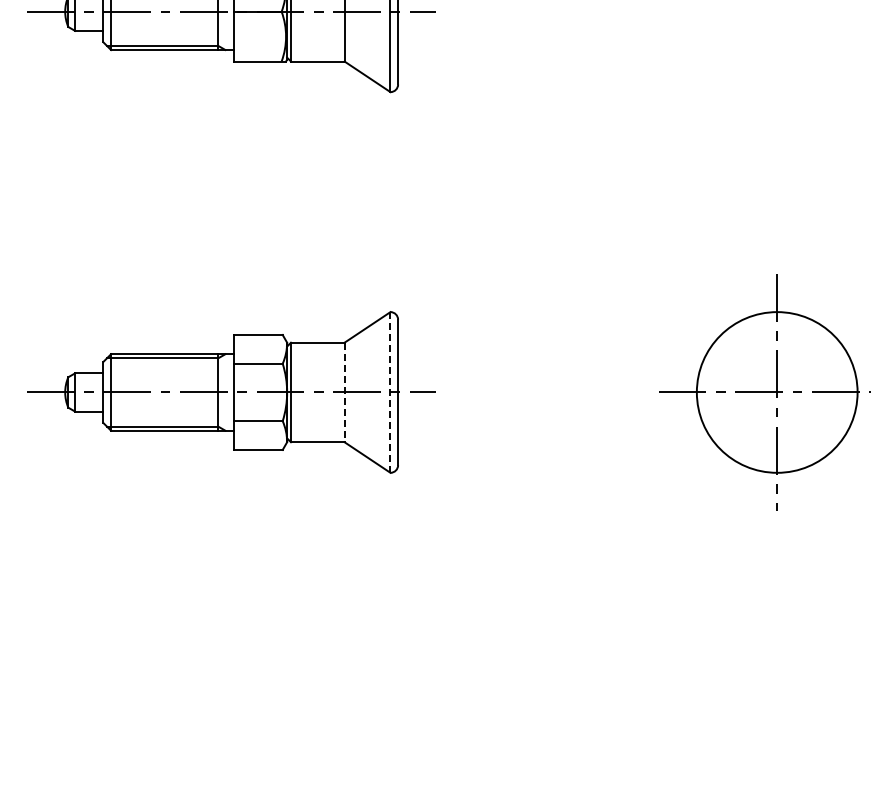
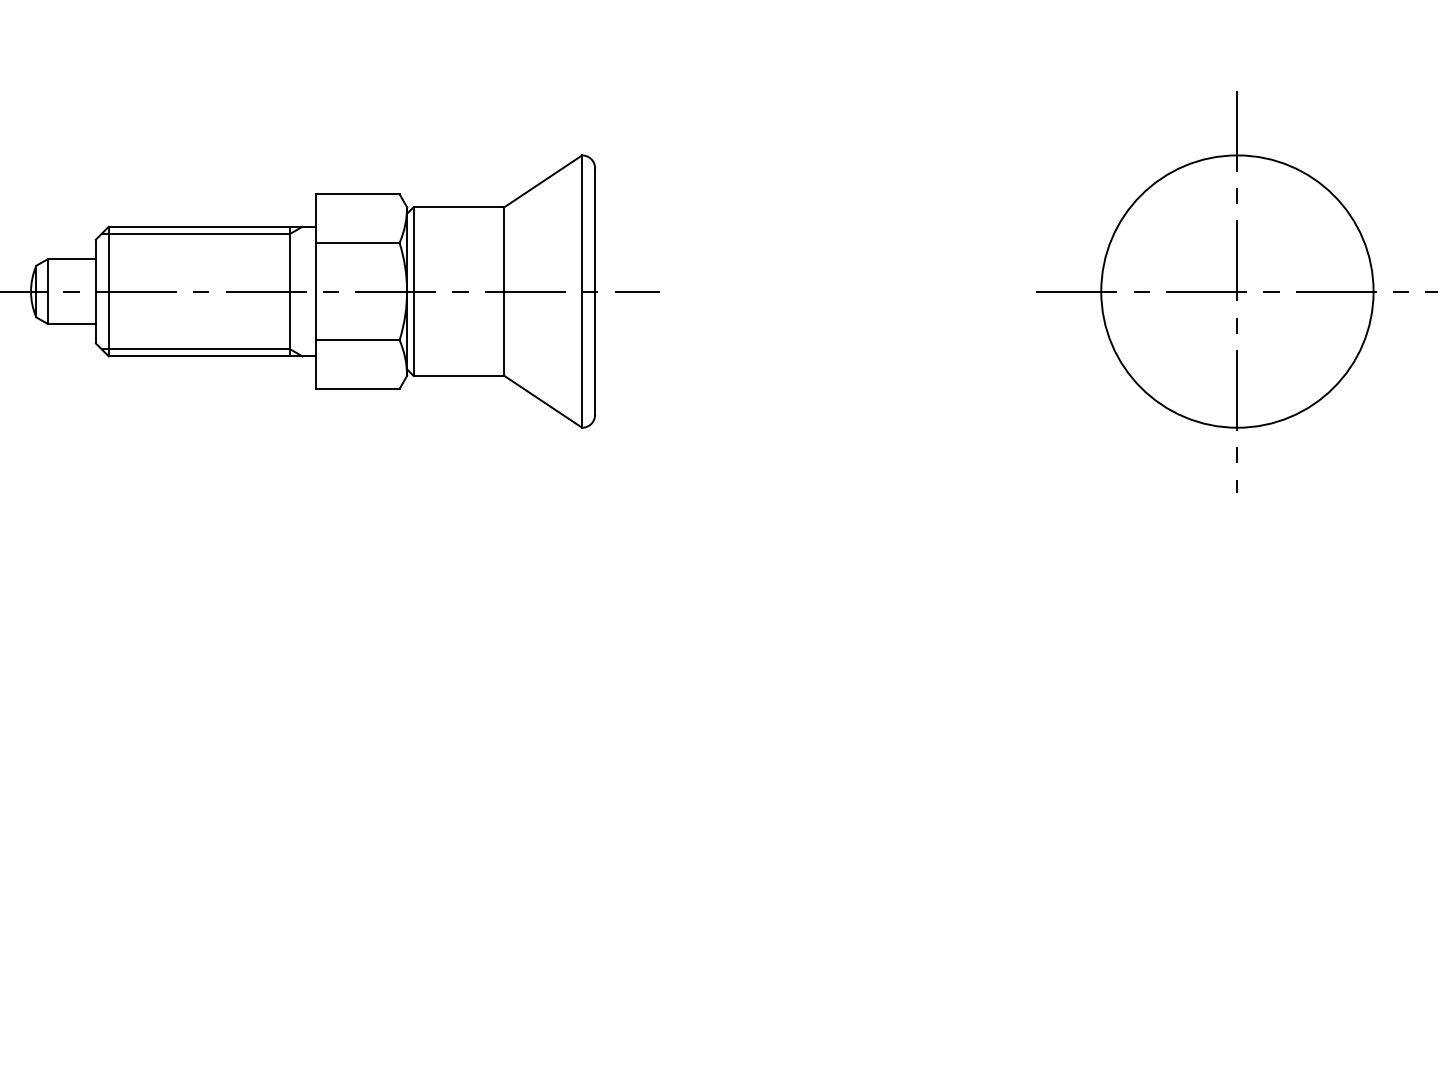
line: (344, 392) -> (504, 291), dashed -> solid
line: (390, 392) -> (582, 291), dashed -> solid

